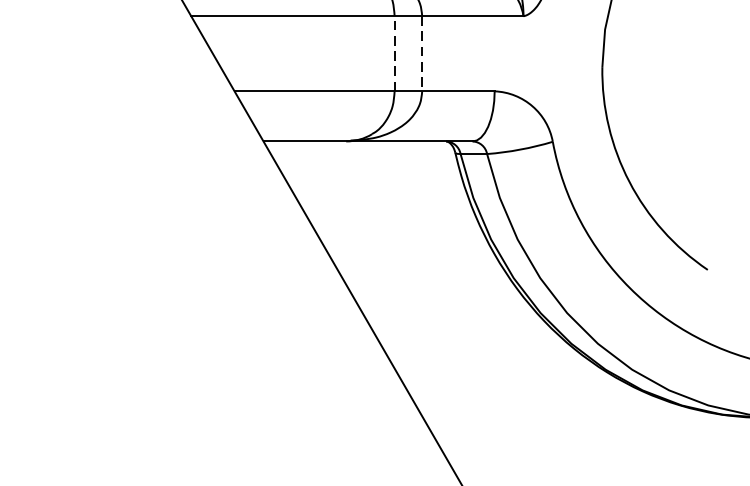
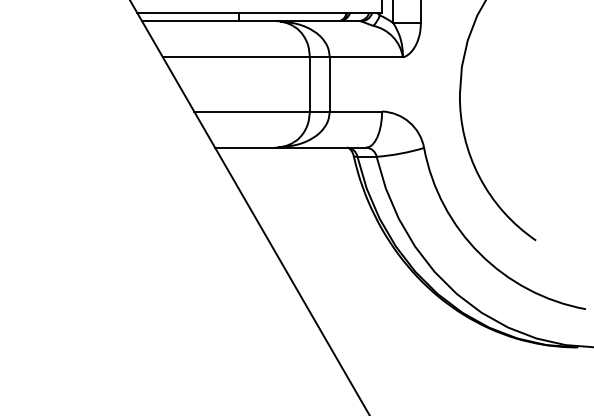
line: (394, 52) -> (309, 83), dashed -> solid
line: (421, 53) -> (329, 84), dashed -> solid

